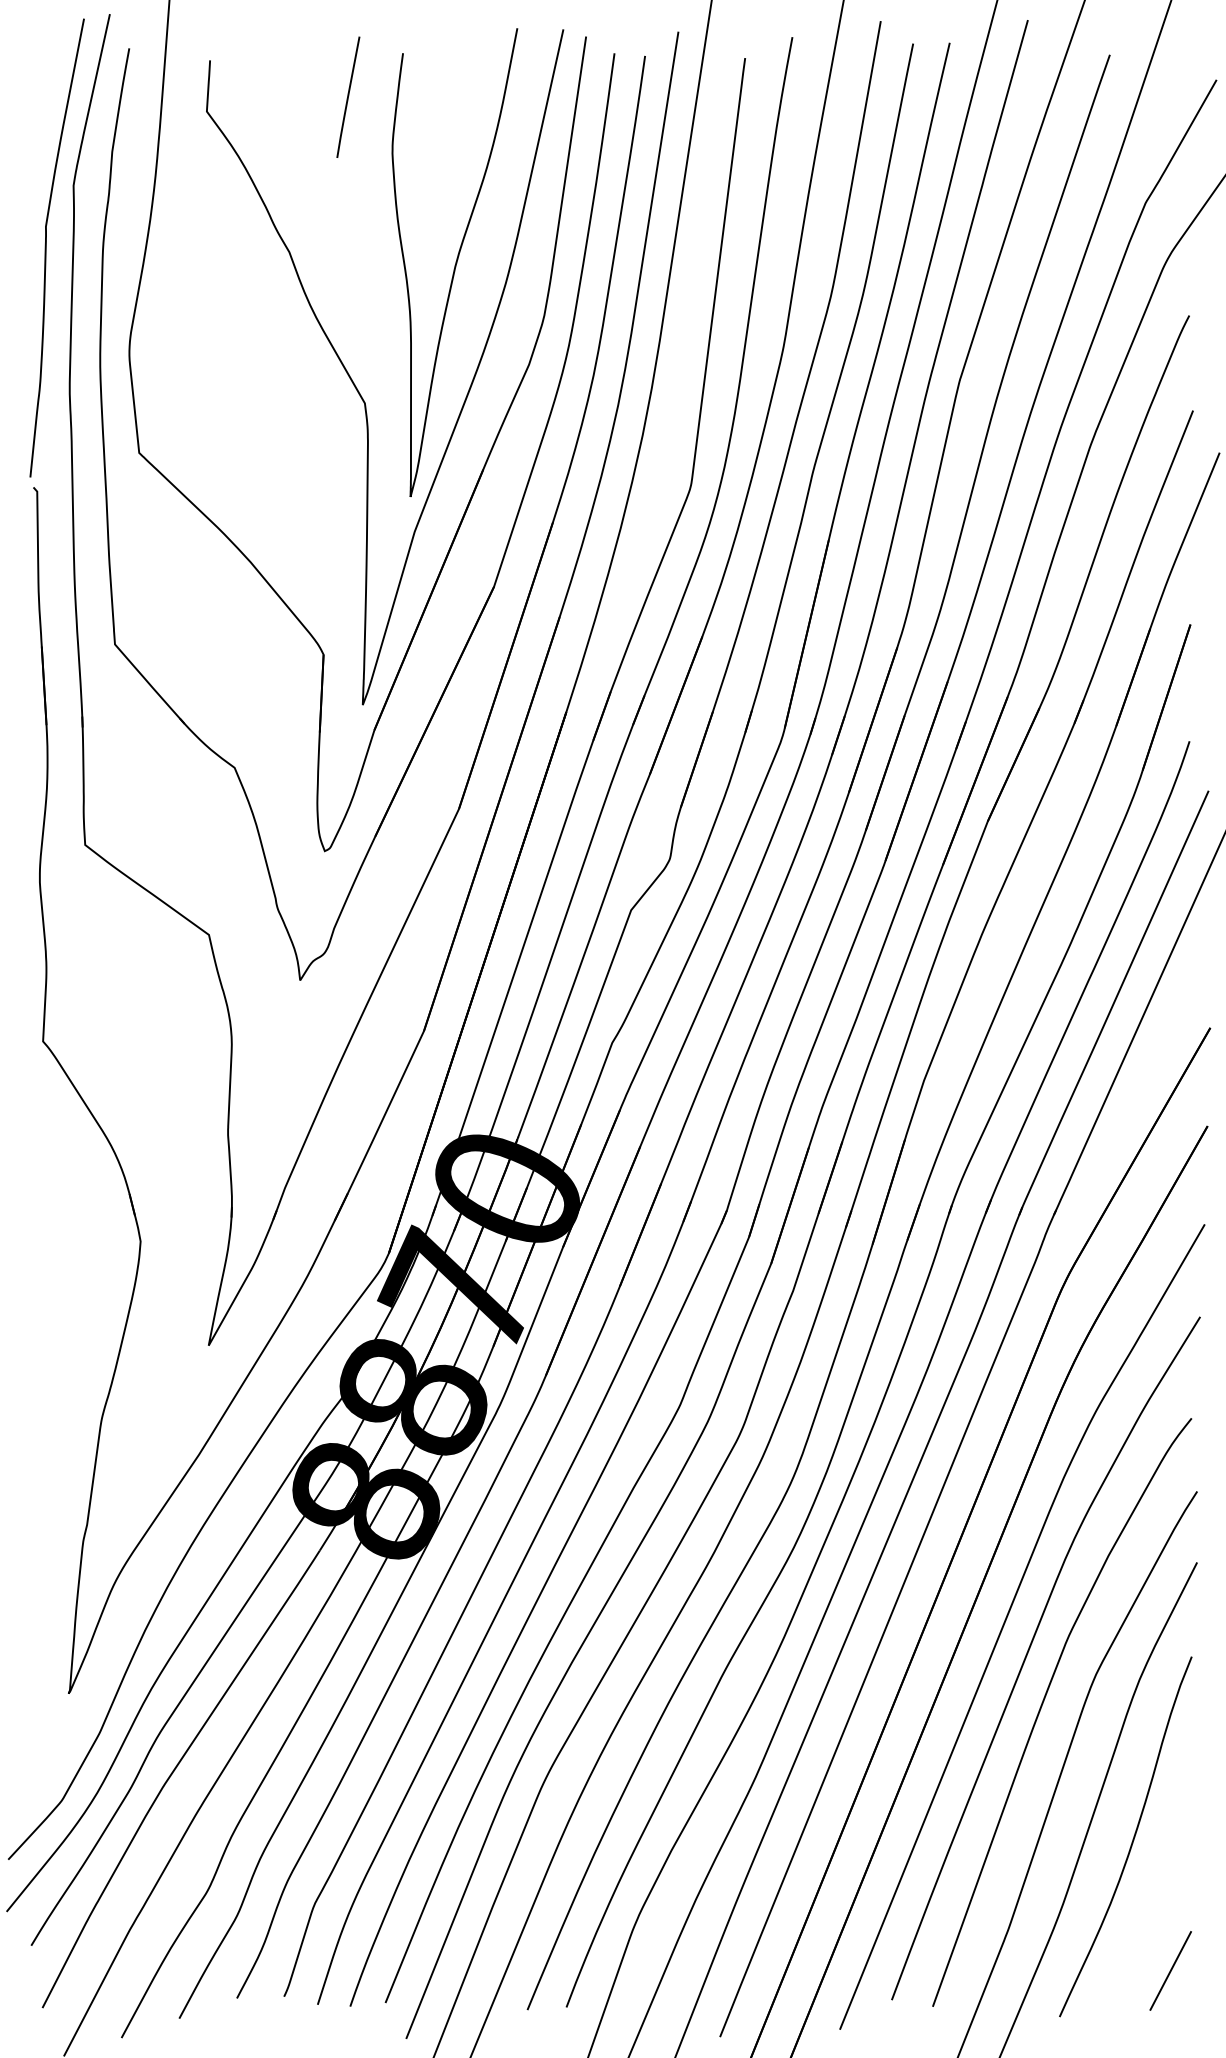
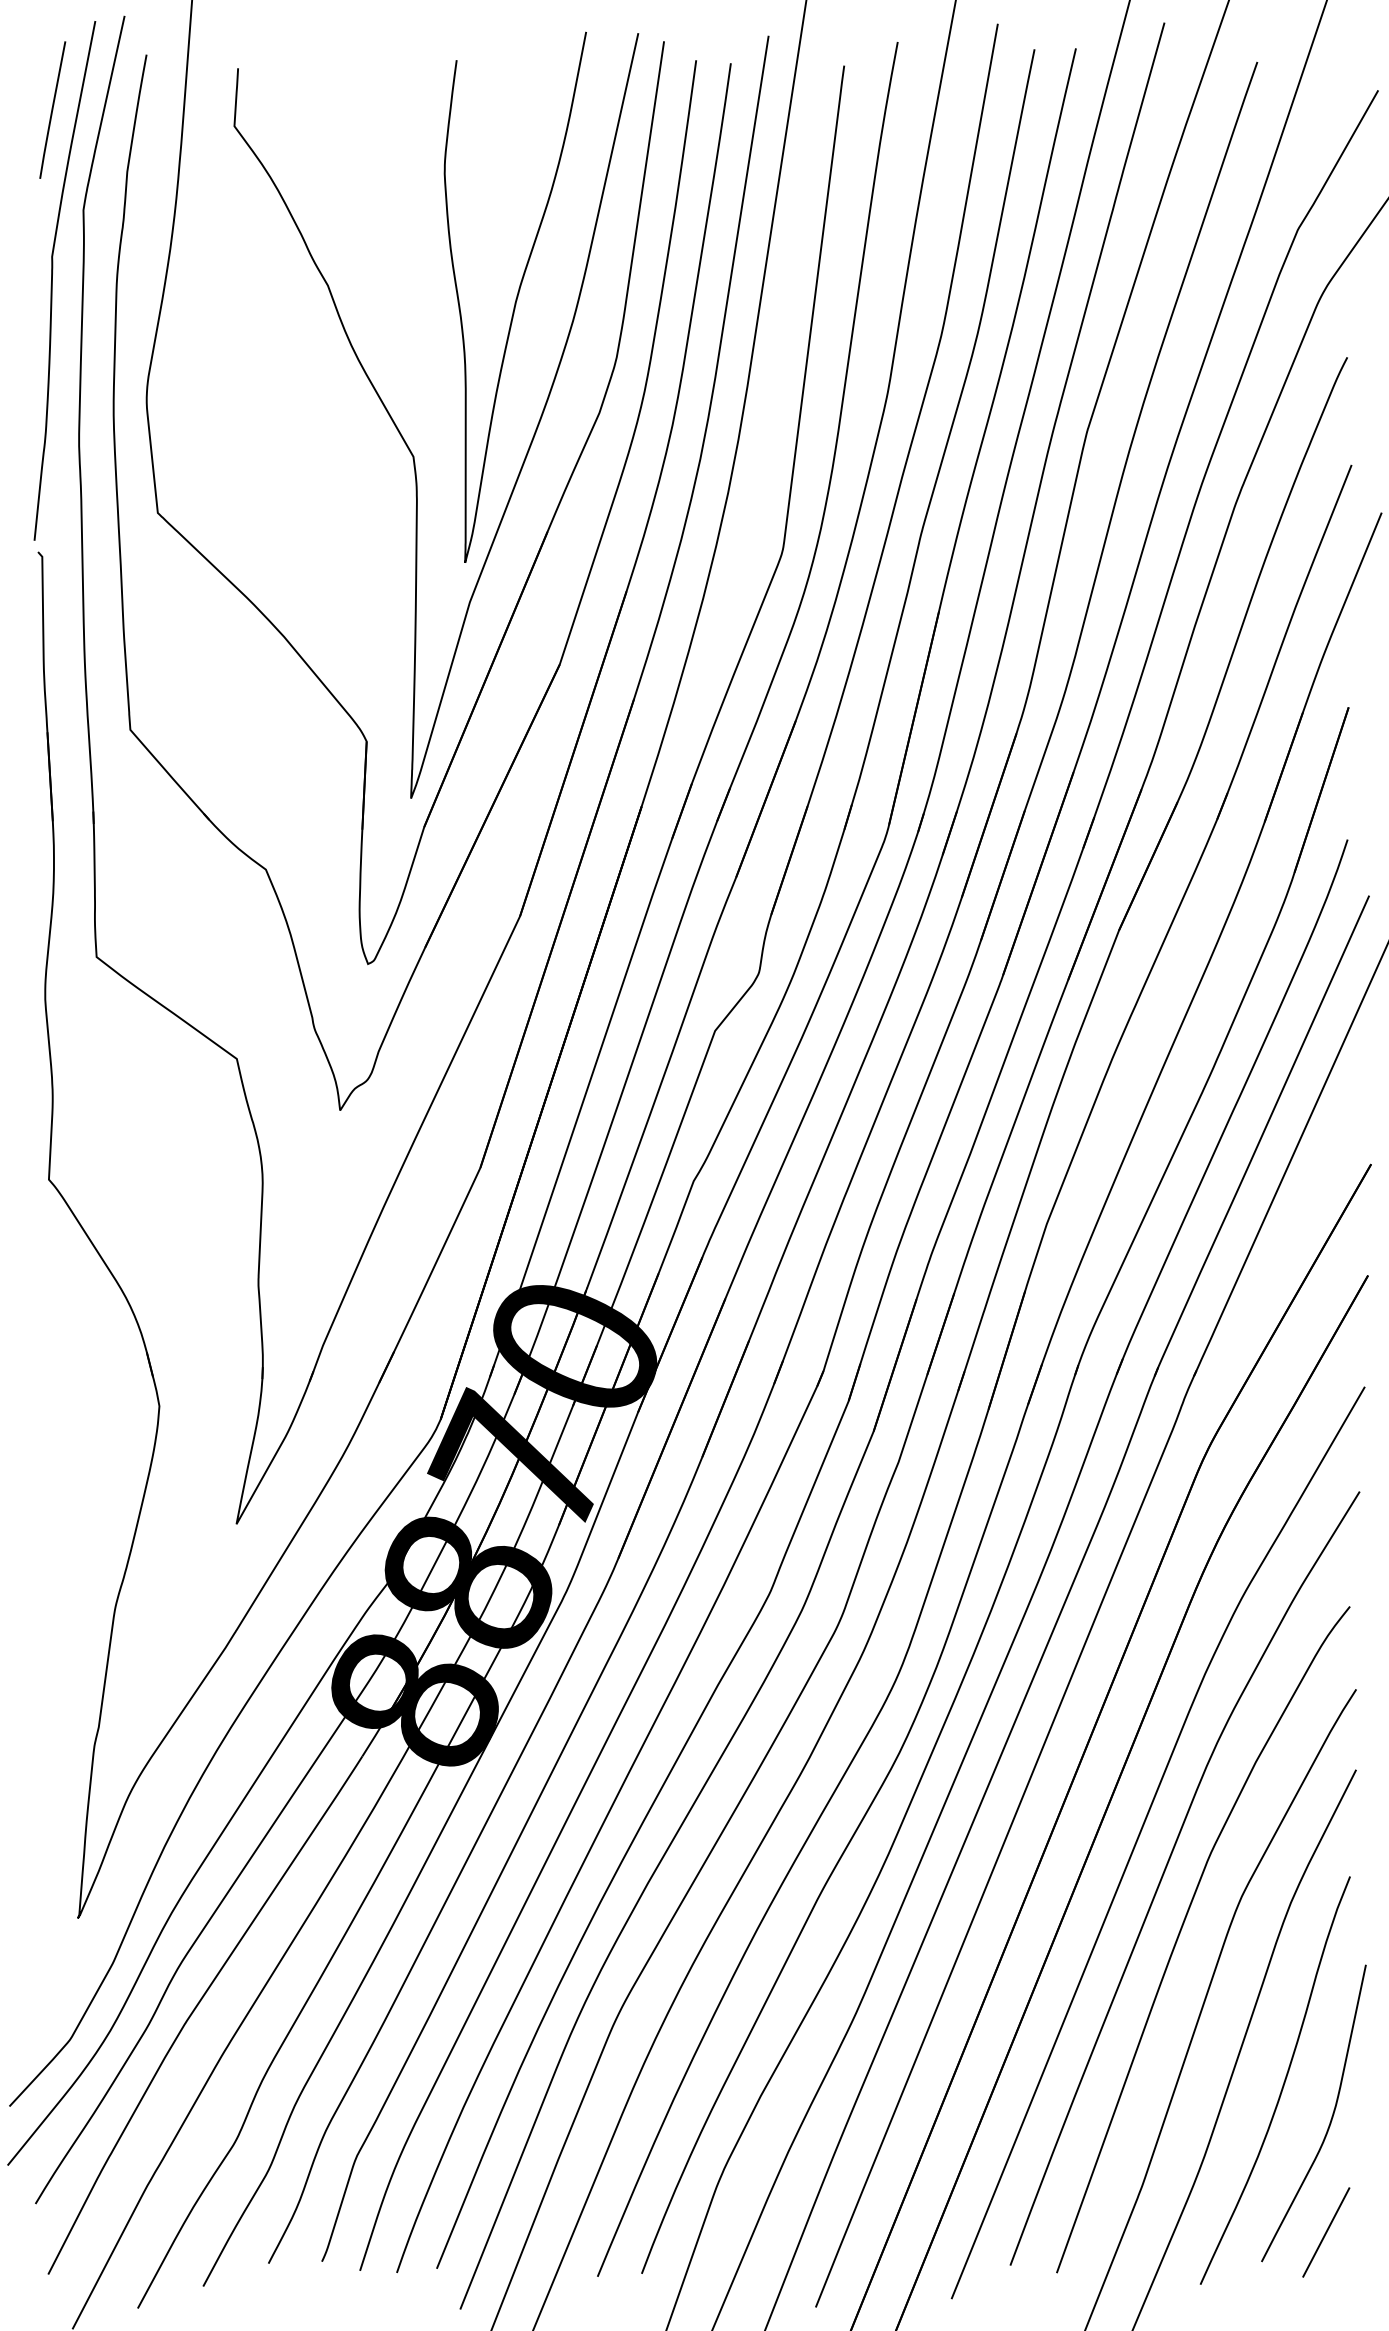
line: (348, 96) -> (52, 109), moved
curve: (1174, 1871) -> (1330, 2119), added

